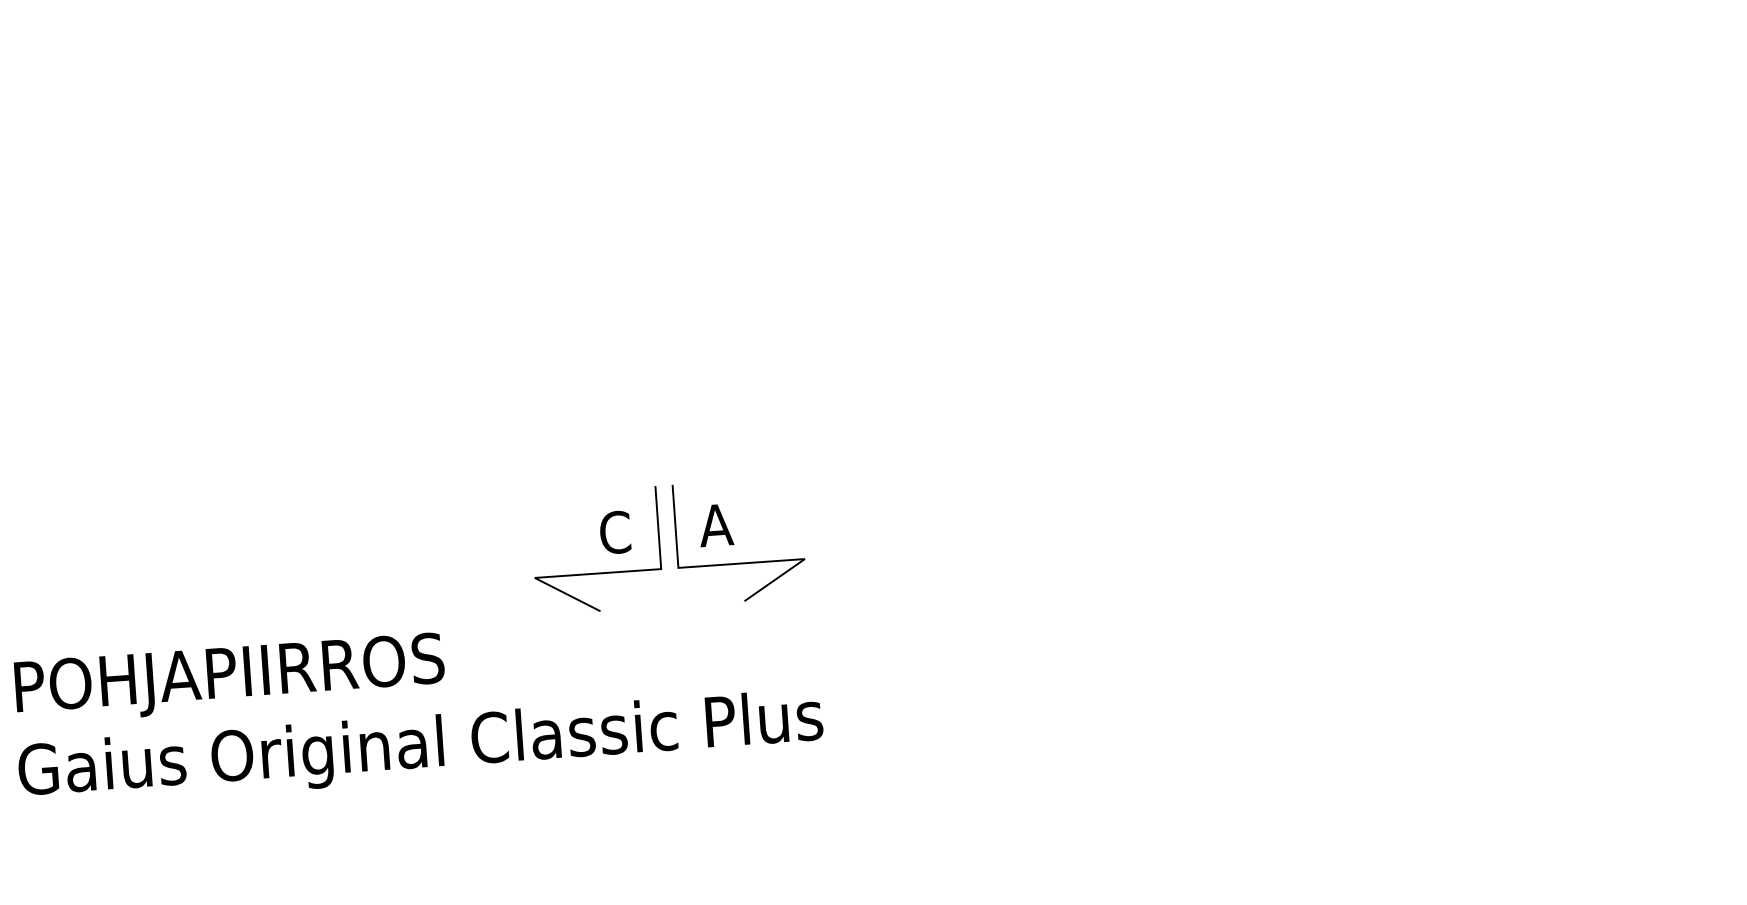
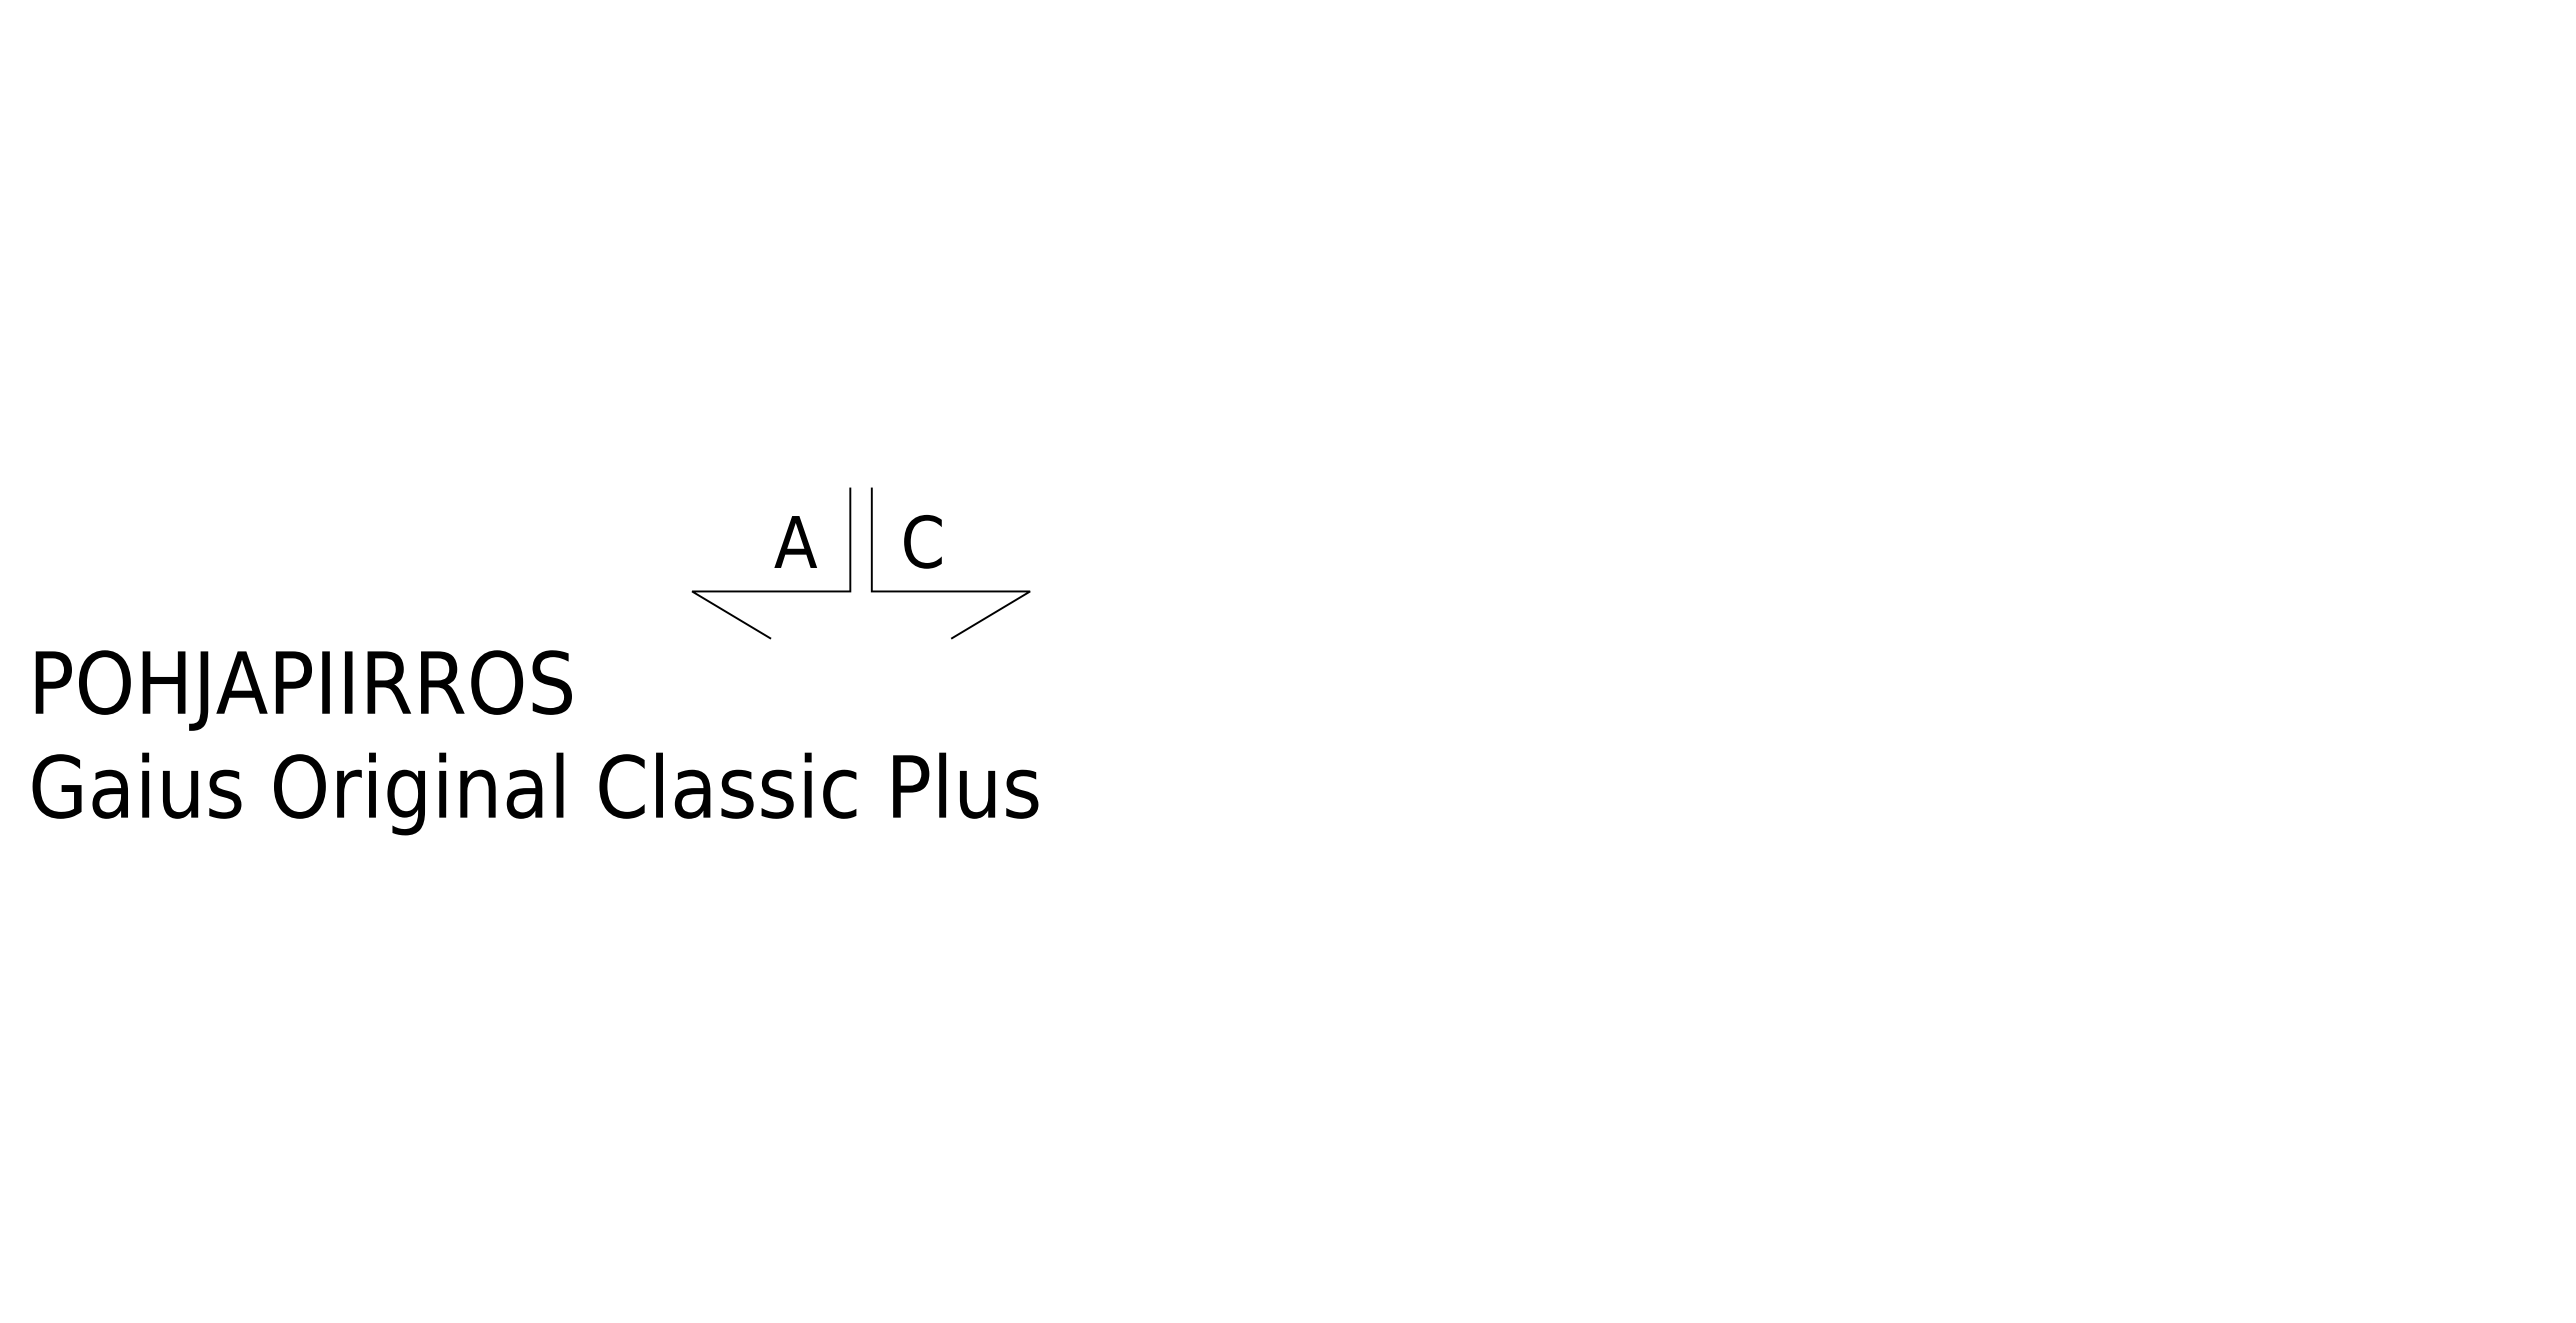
text: (716, 525) -> (922, 541), A -> C
text: (614, 532) -> (795, 541), C -> A

